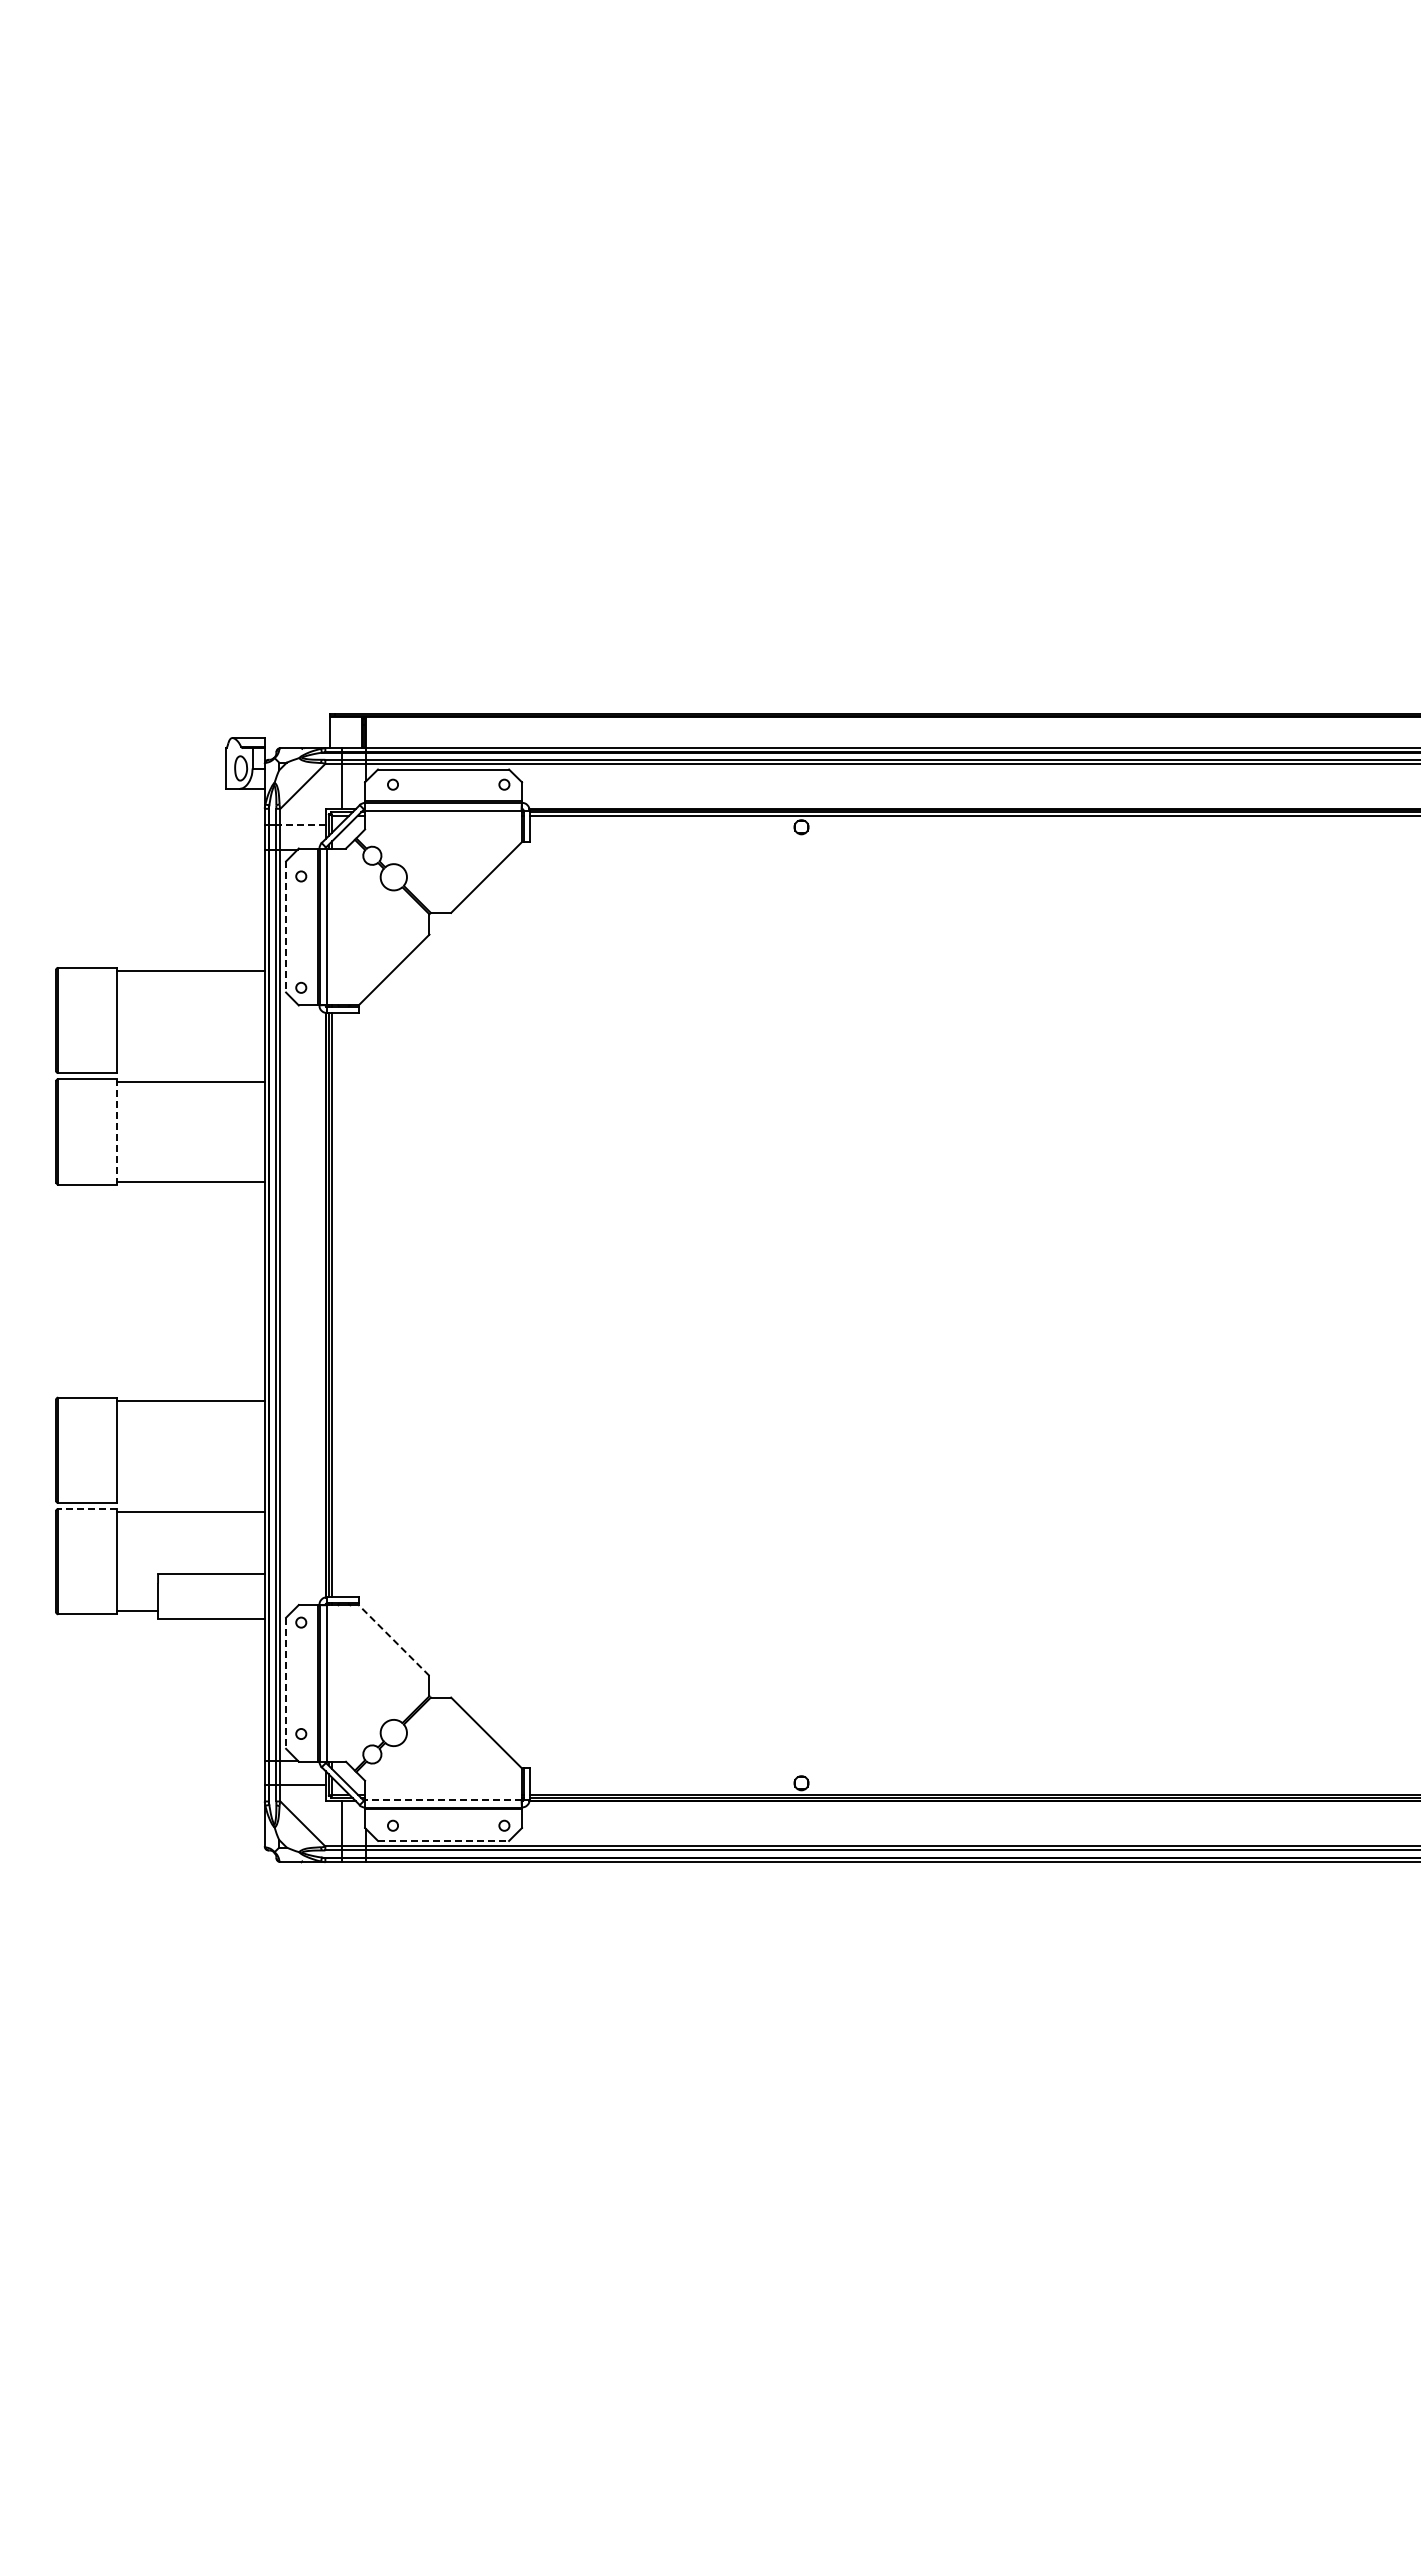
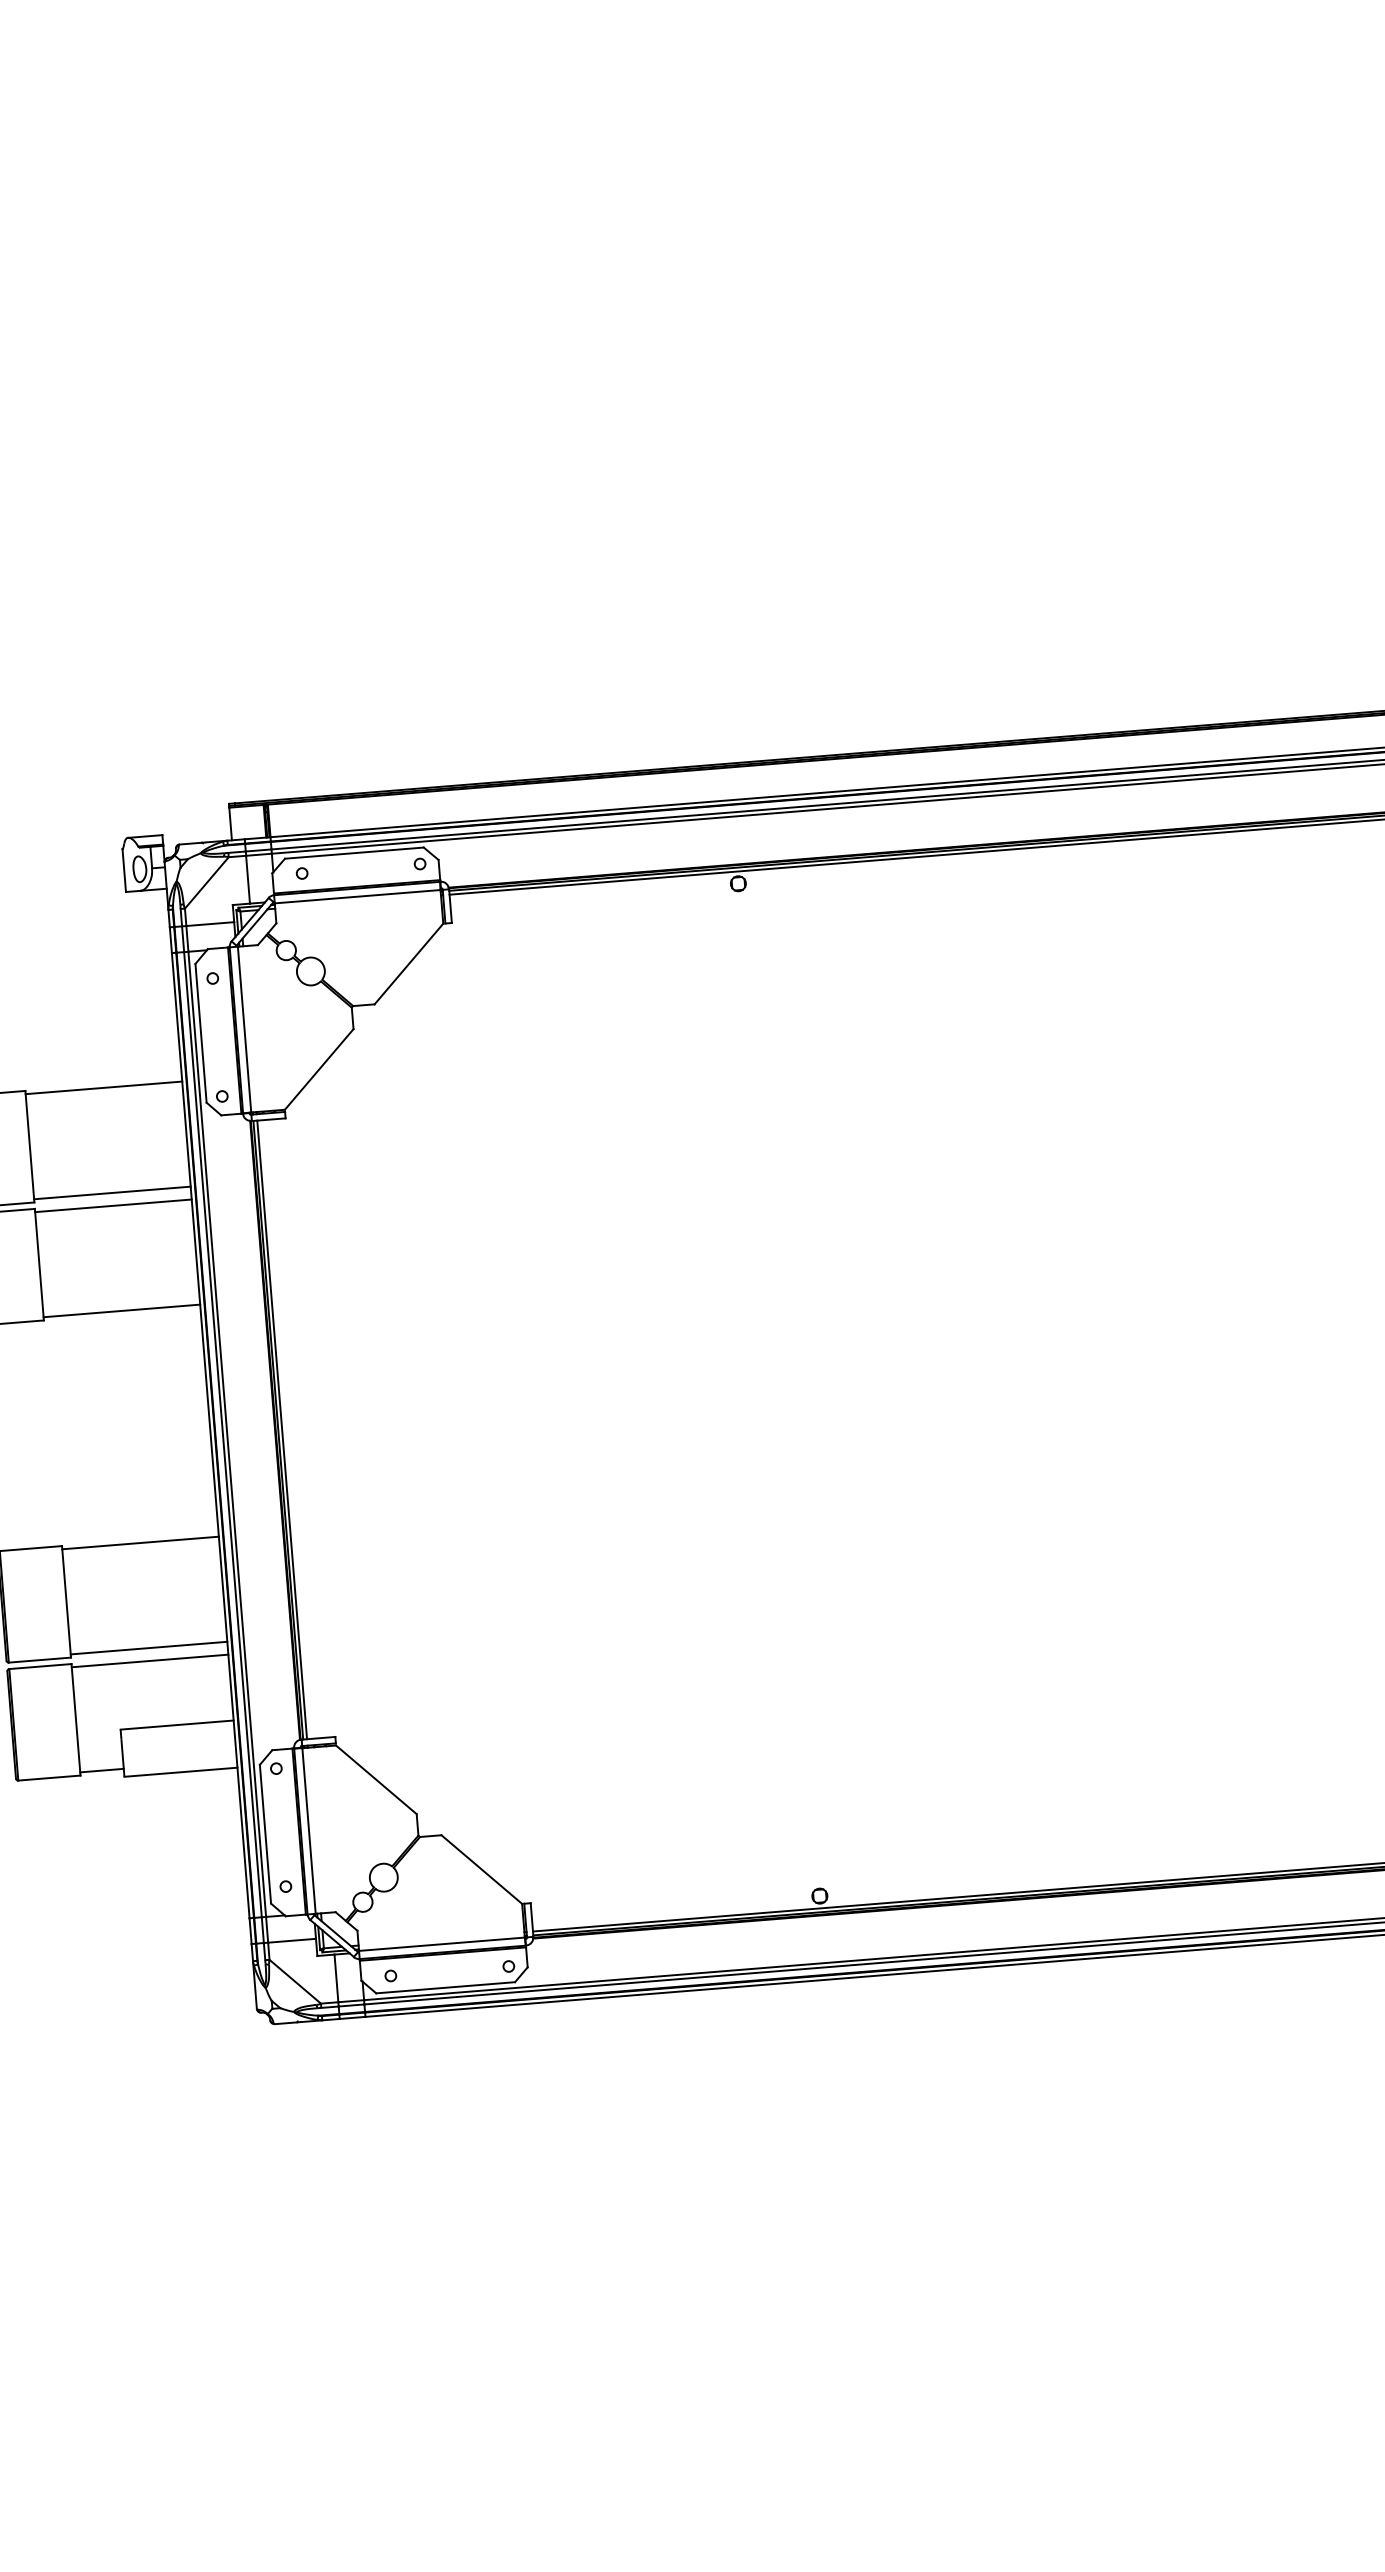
line: (302, 825) -> (209, 924), dashed -> solid
line: (286, 927) -> (201, 1033), dashed -> solid
line: (190, 1070) -> (112, 1193), added
line: (116, 1131) -> (38, 1264), dashed -> solid
line: (190, 1499) -> (148, 1647), added
line: (87, 1509) -> (40, 1667), dashed -> solid
line: (394, 1640) -> (376, 1779), dashed -> solid
line: (286, 1683) -> (265, 1834), dashed -> solid
line: (442, 1799) -> (441, 1943), dashed -> solid
line: (443, 1840) -> (445, 1987), dashed -> solid

